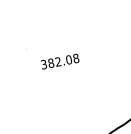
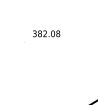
text: (59, 61) -> (46, 33), moved

